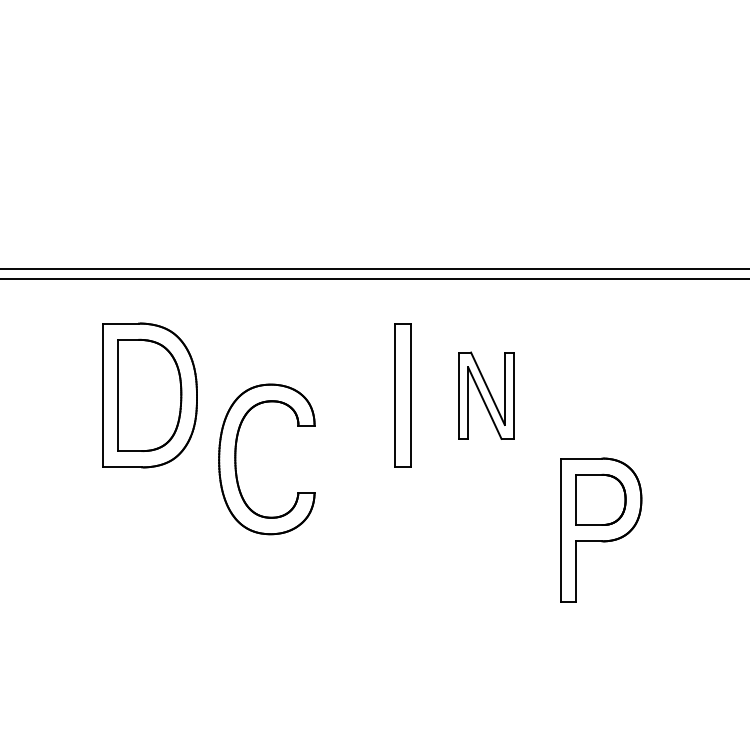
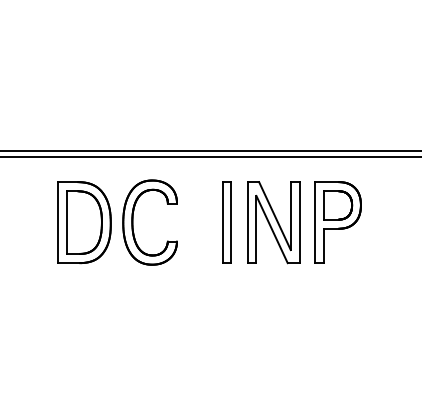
part: (486, 395) -> (273, 222), size x1.67
part: (237, 459) -> (133, 222), moved
part: (599, 530) -> (337, 222), moved

